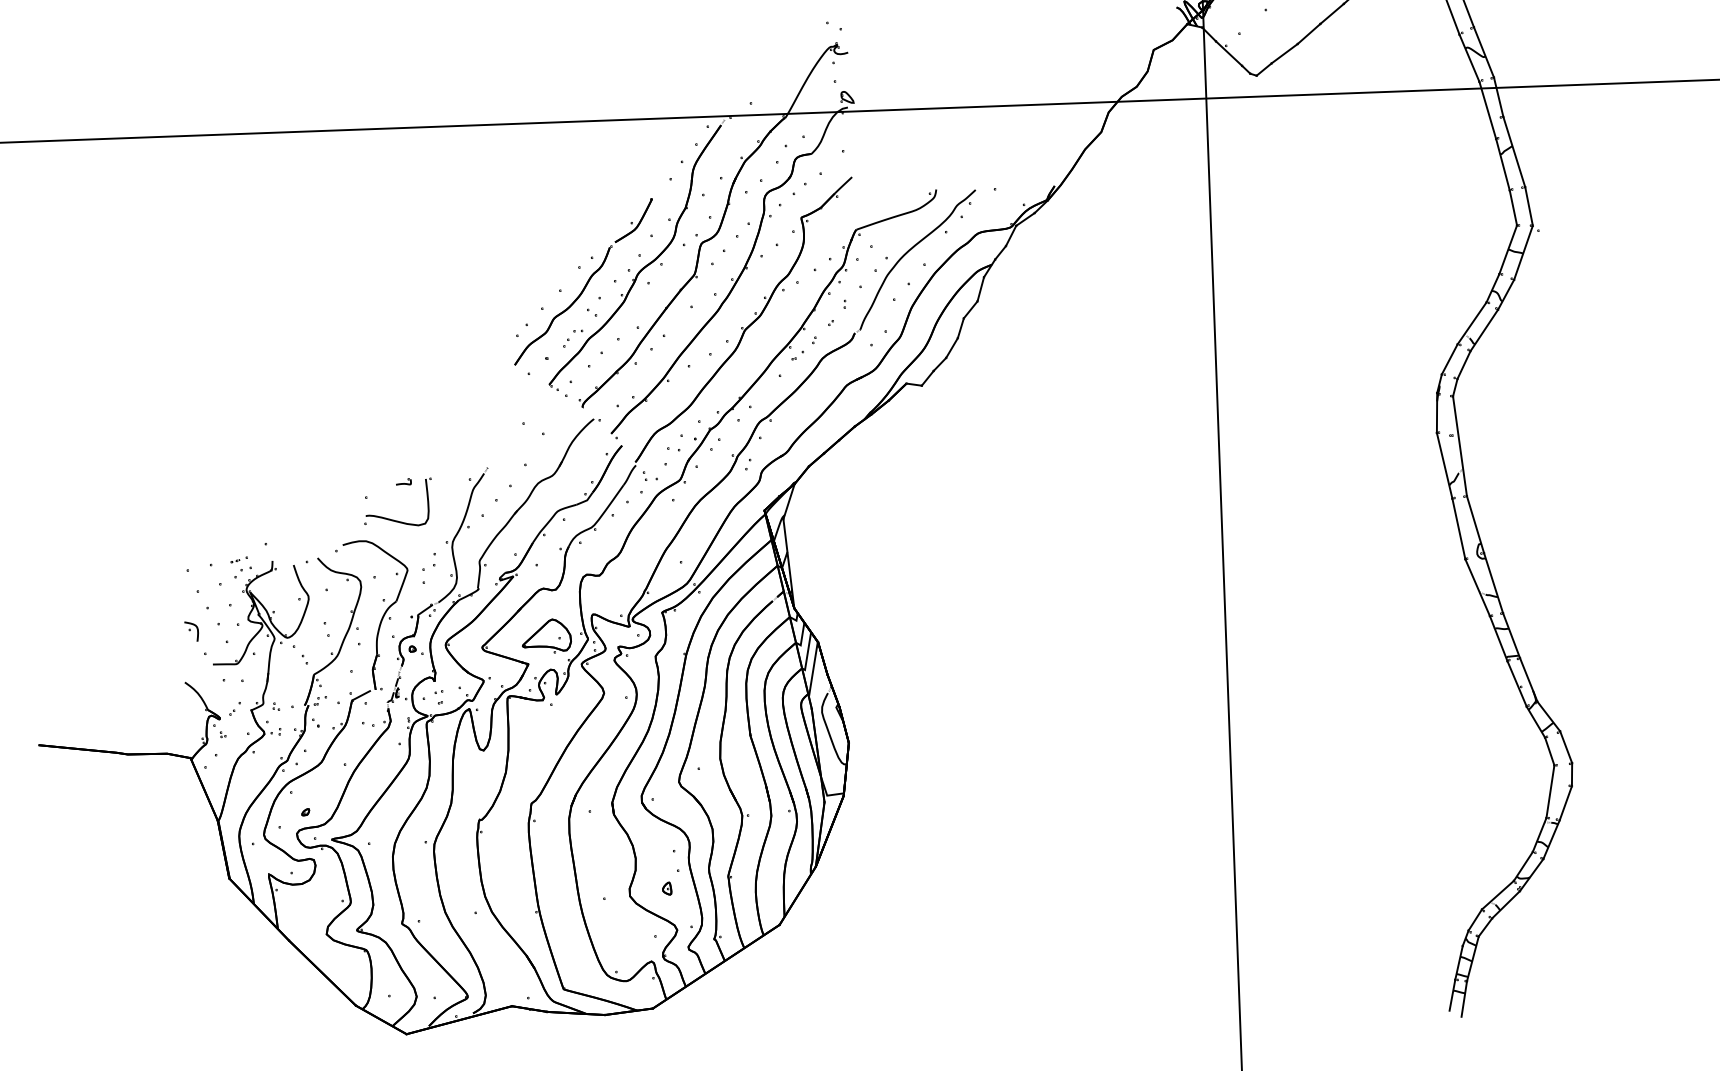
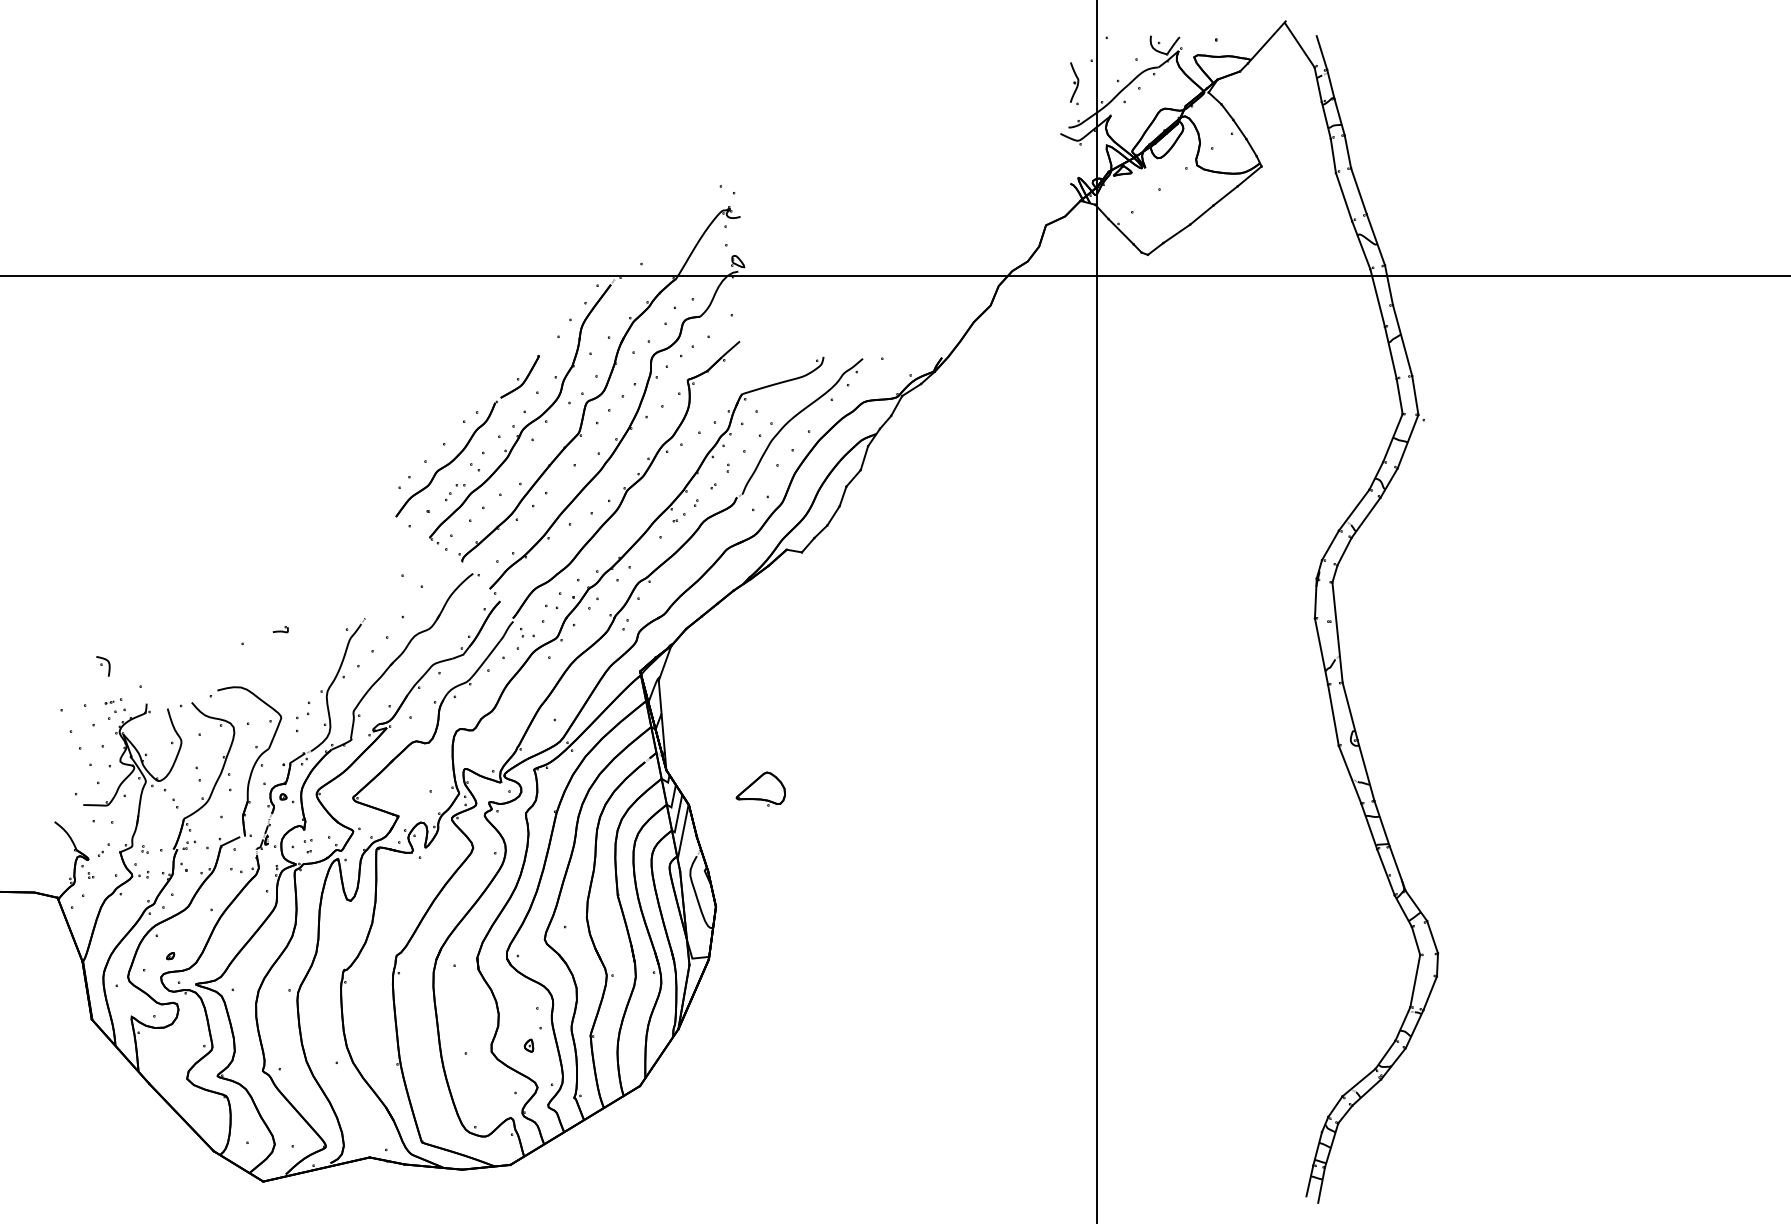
part: (392, 519) -> (268, 666), removed
part: (191, 631) -> (103, 666), moved
part: (546, 635) -> (760, 788), moved

